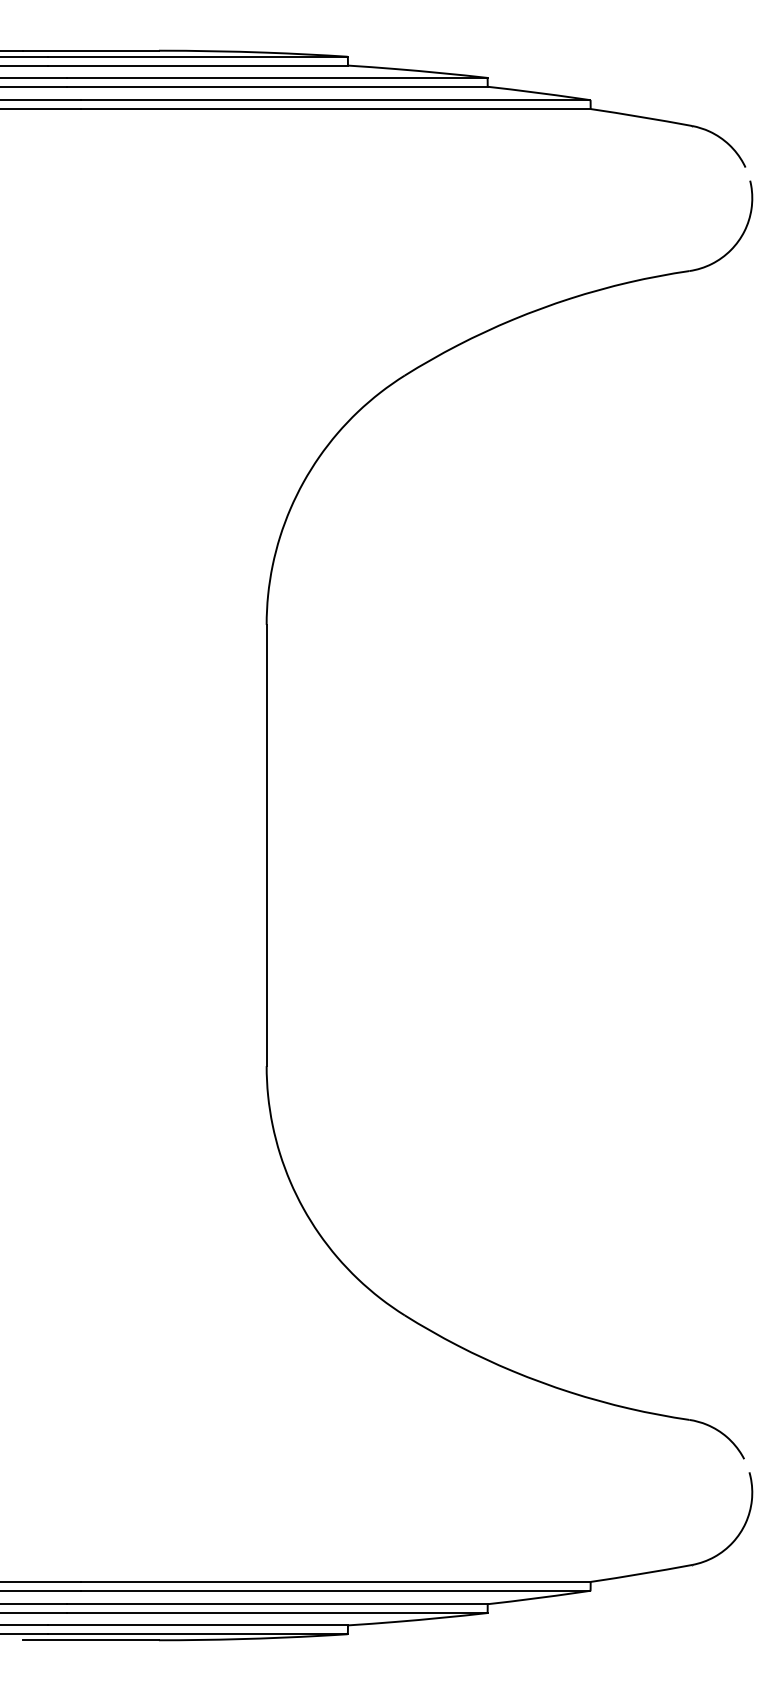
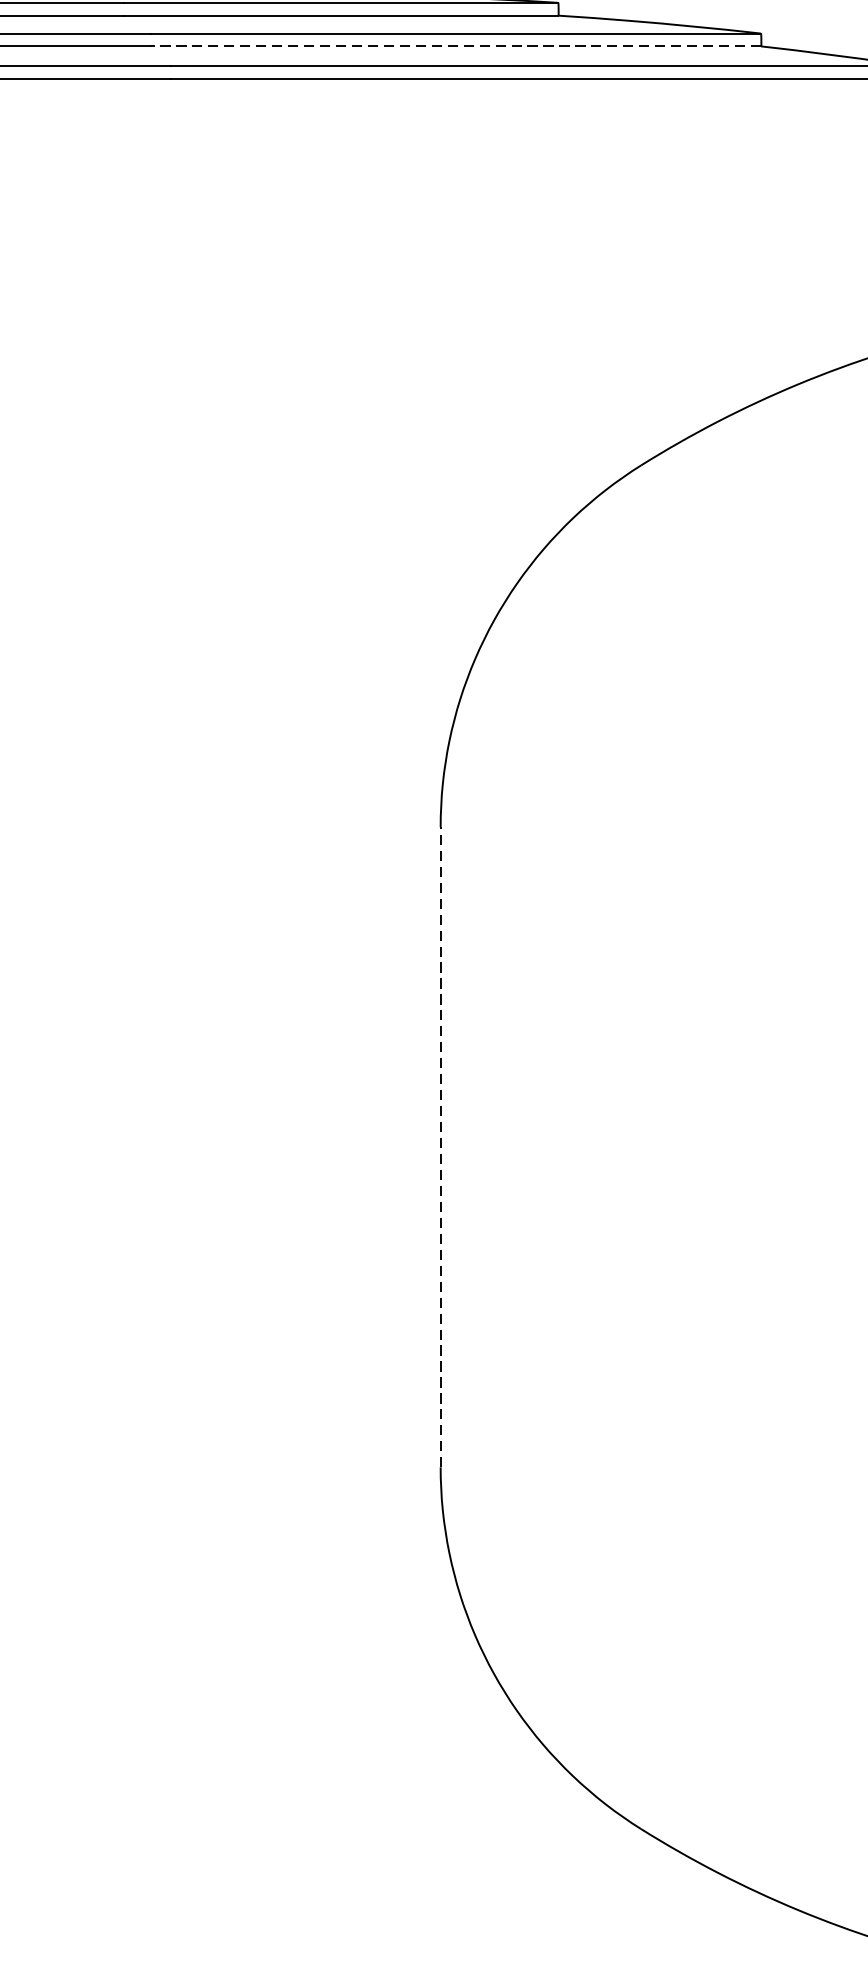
line: (276, 86) -> (454, 46), solid -> dashed
line: (266, 845) -> (440, 1147), solid -> dashed

